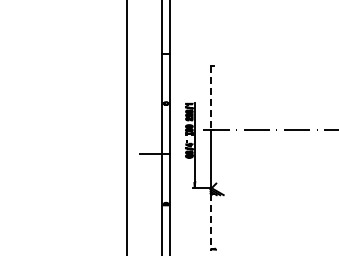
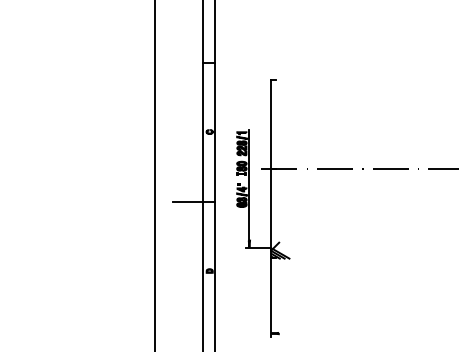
line: (210, 98) -> (271, 124), dashed -> solid
line: (210, 223) -> (271, 297), dashed -> solid

